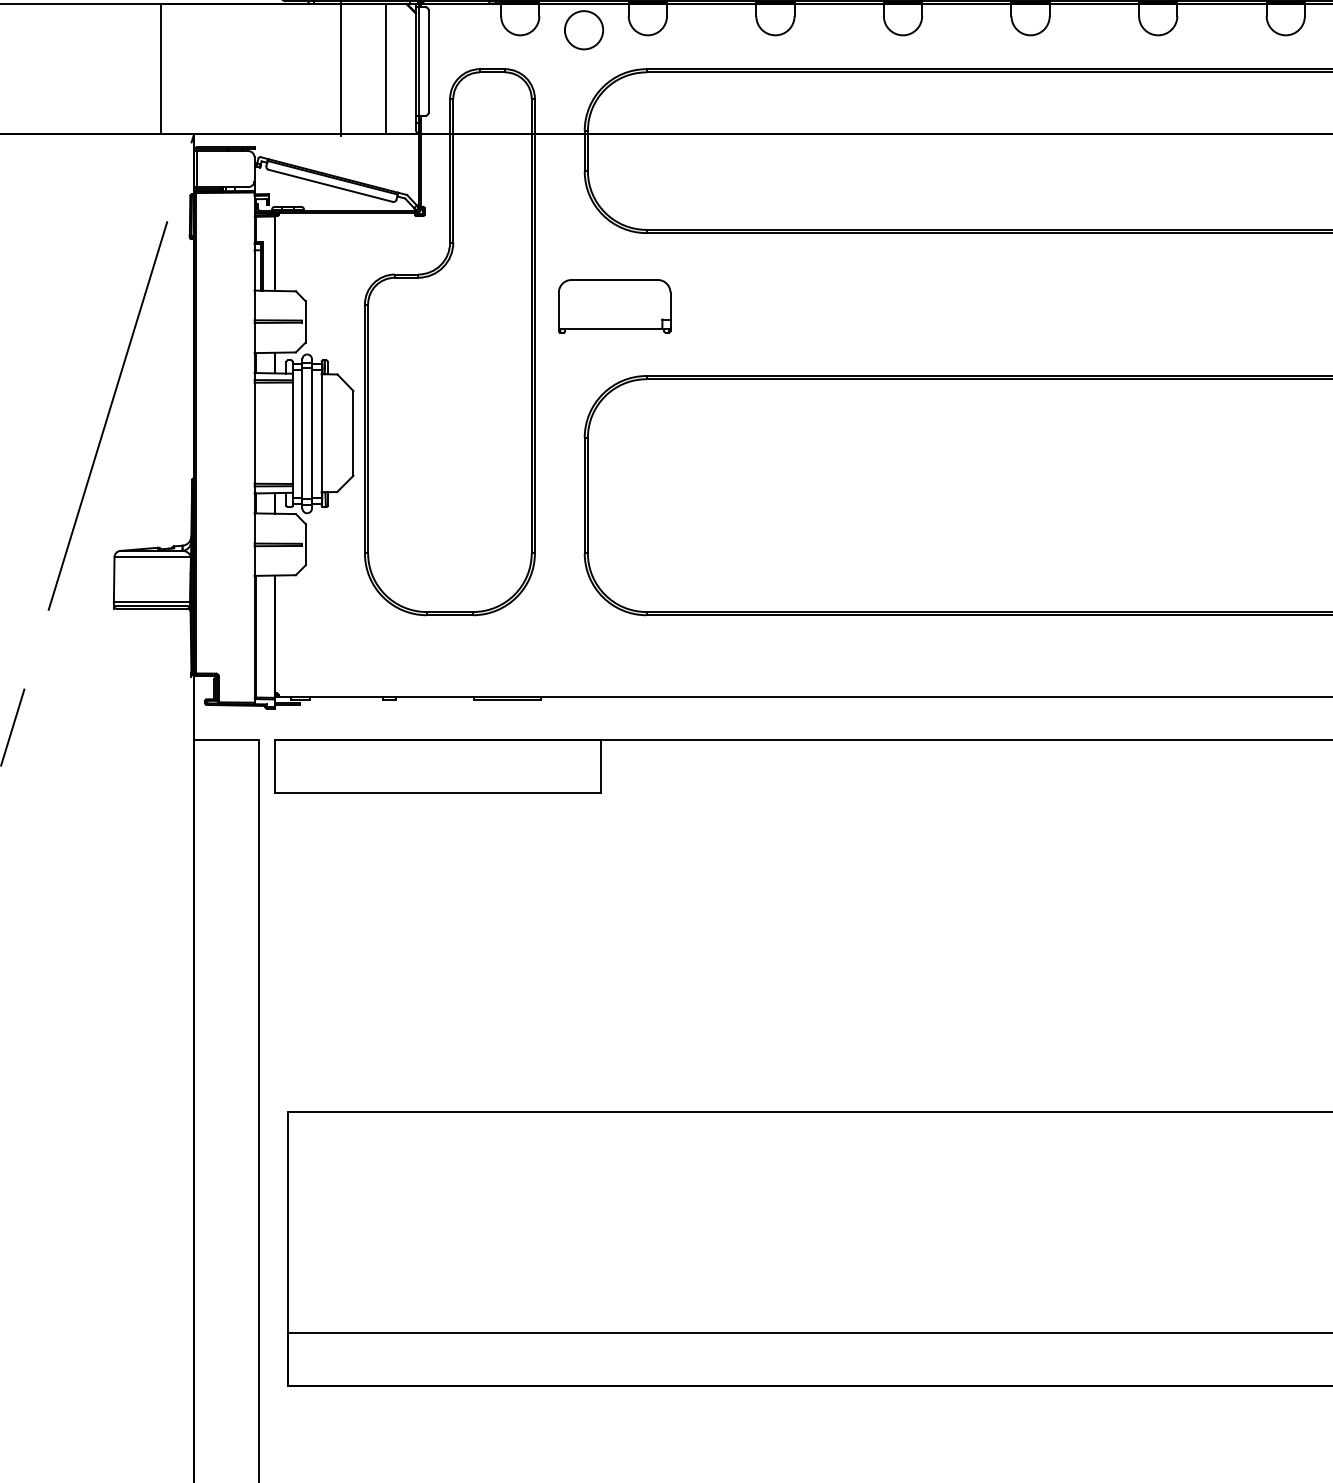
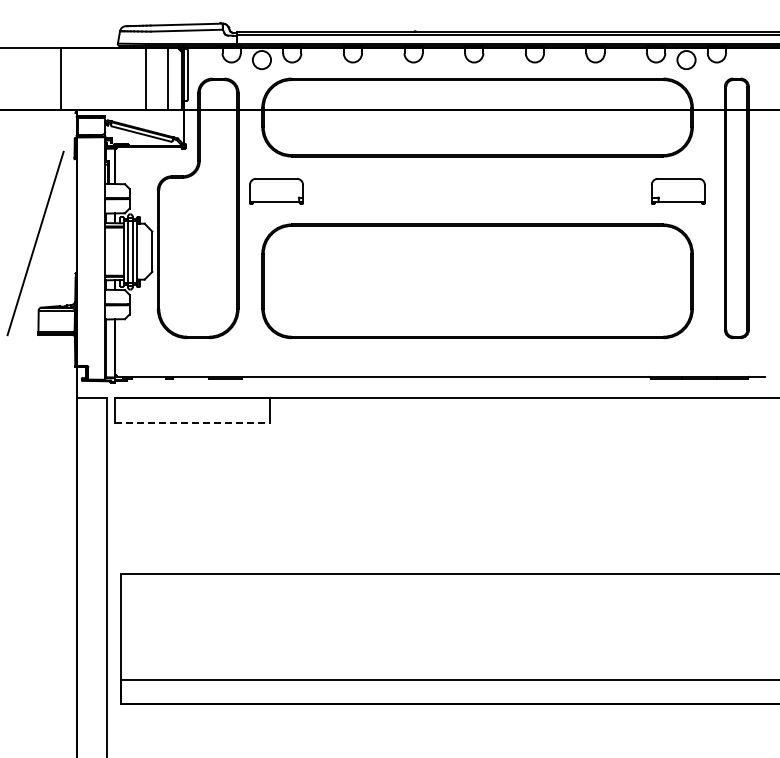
line: (440, 792) -> (193, 422), solid -> dashed

